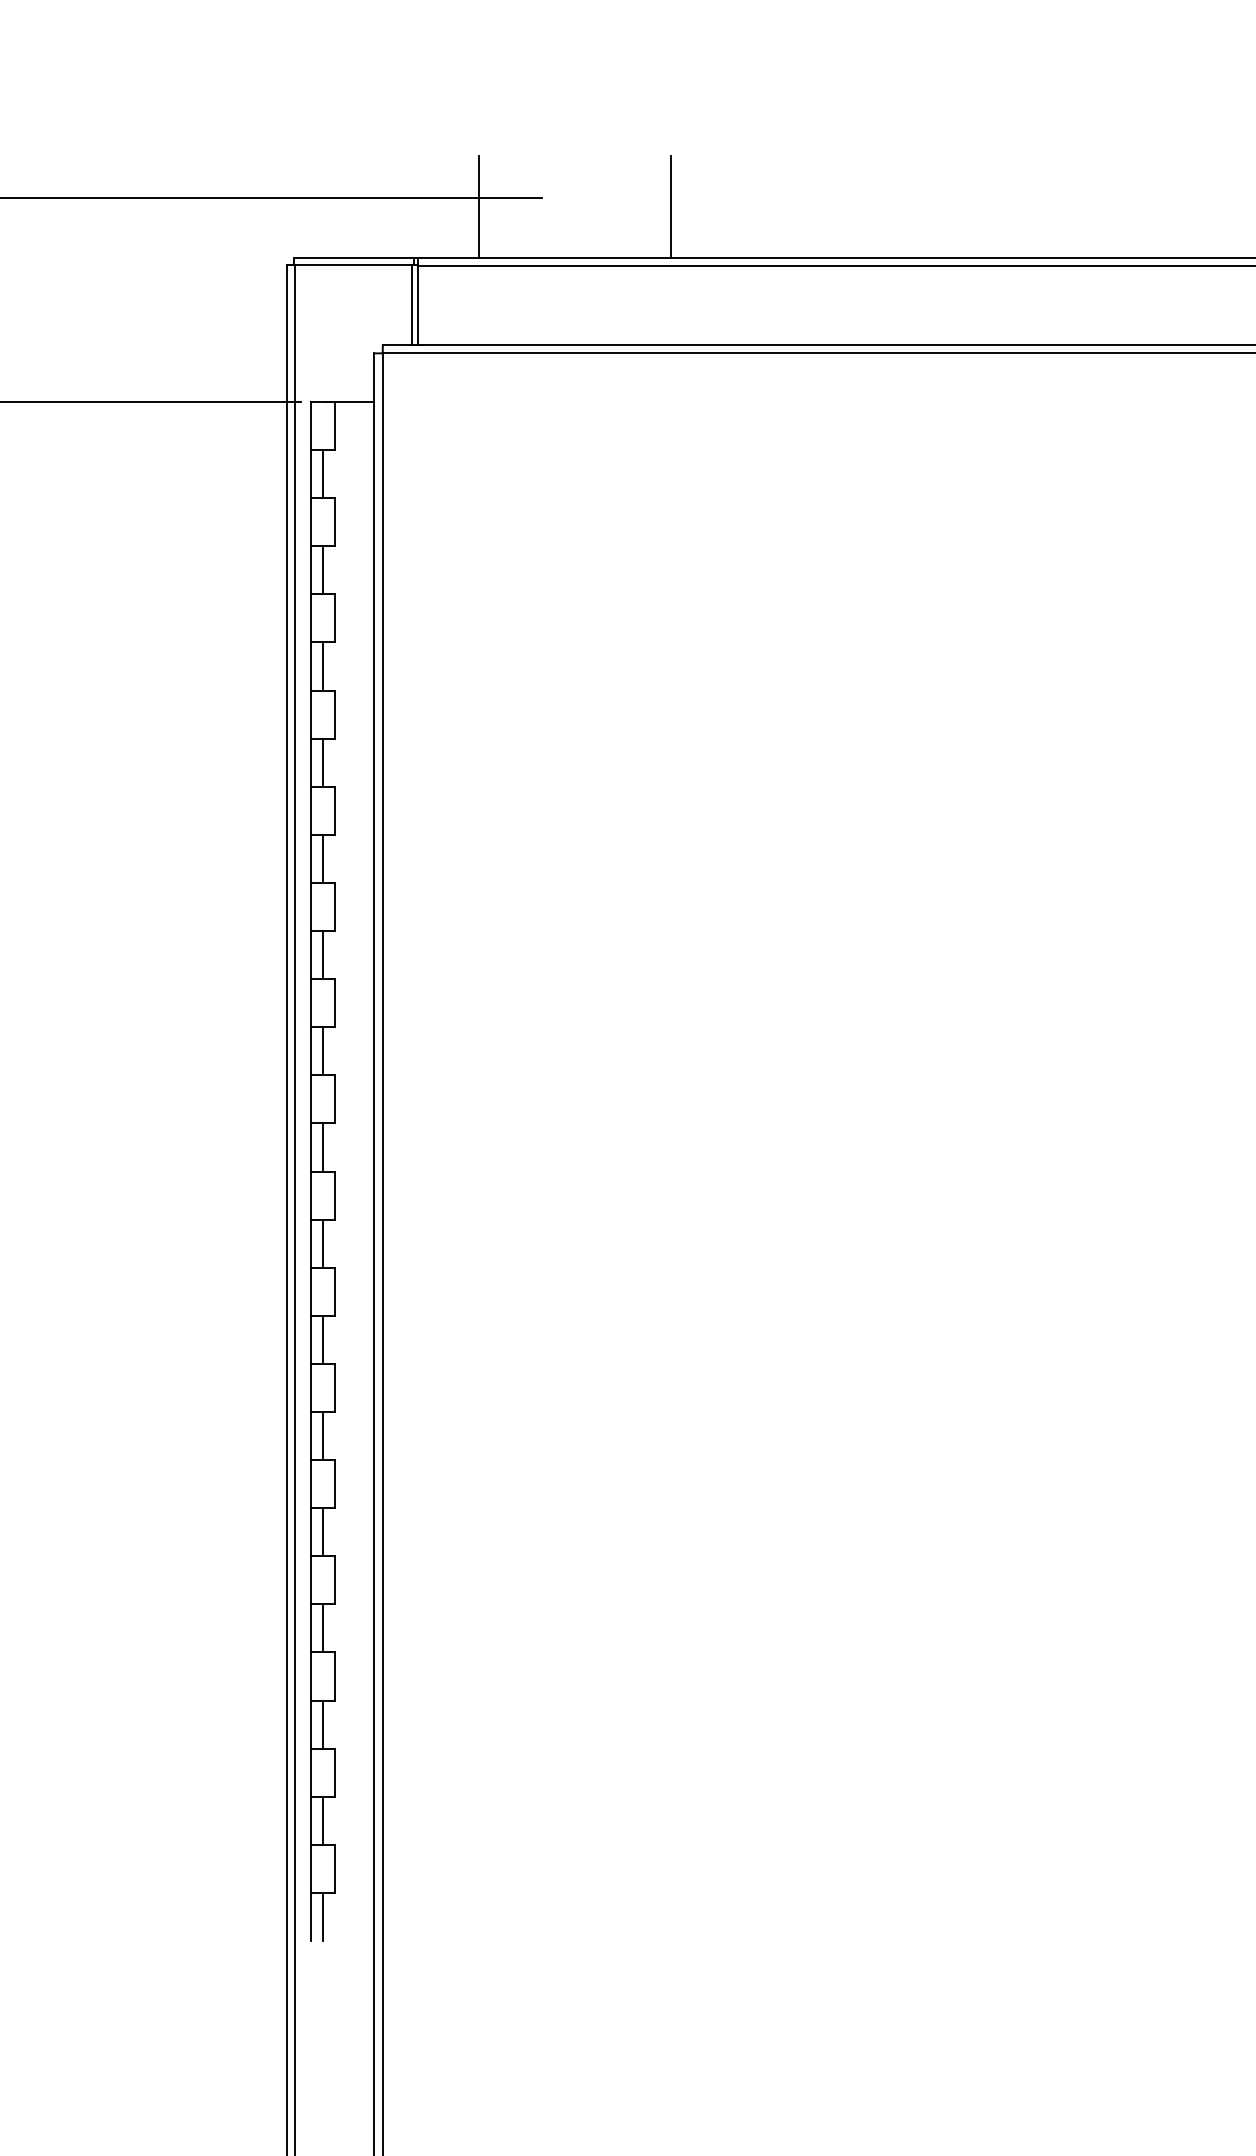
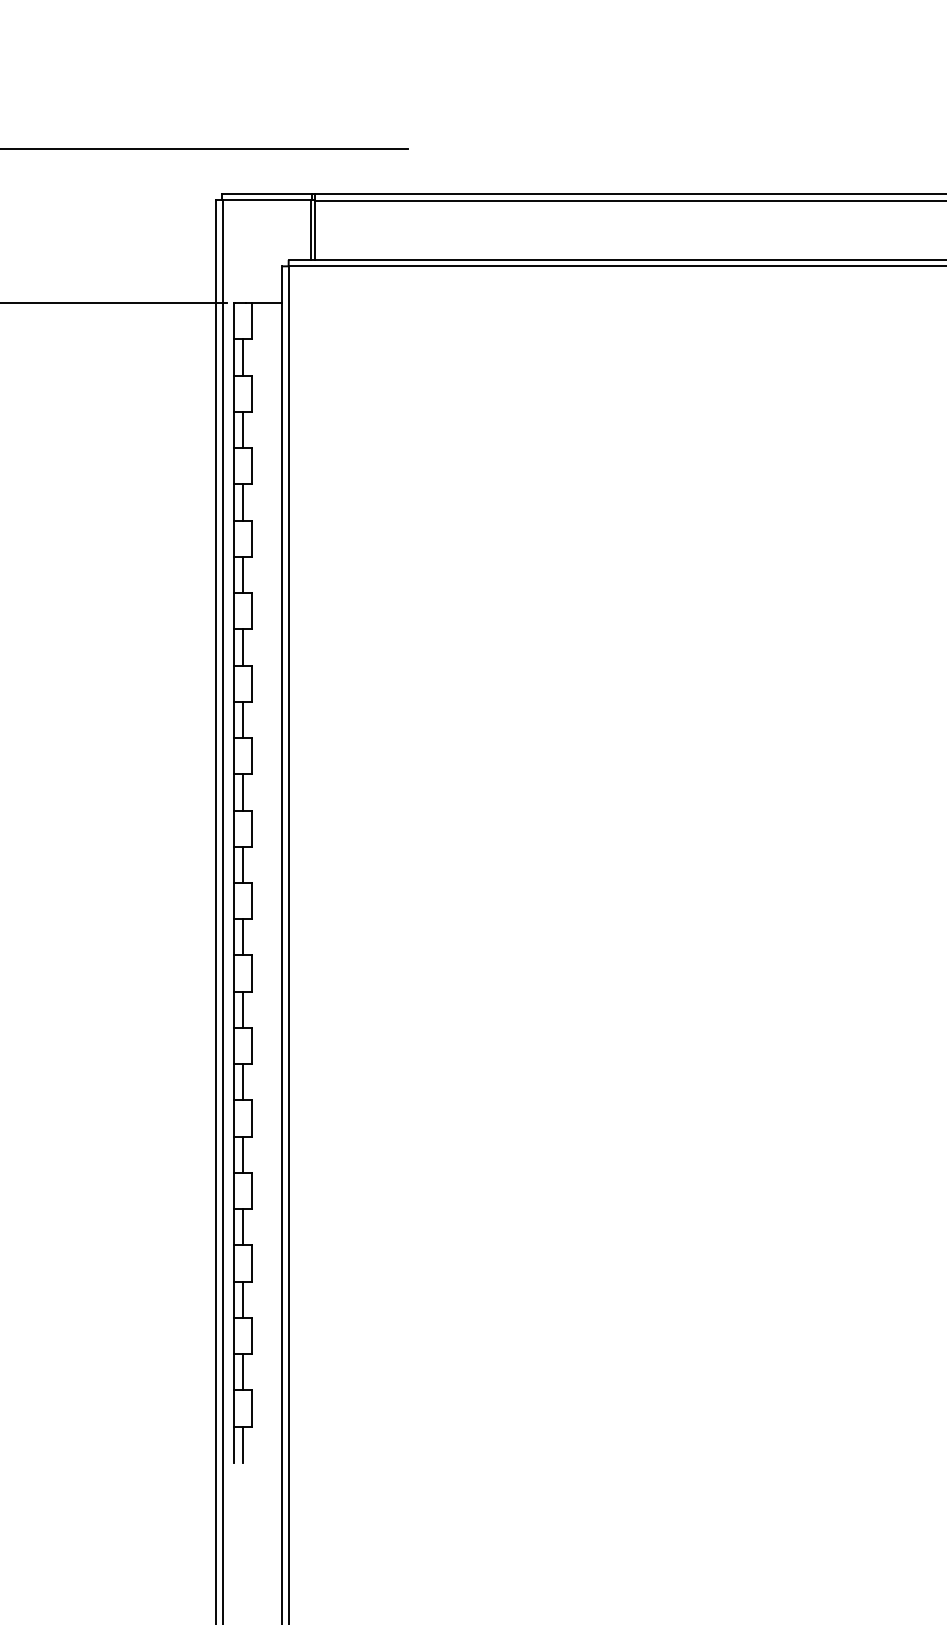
line: (479, 206) -> (361, 155), removed
line: (671, 206) -> (506, 155), removed

